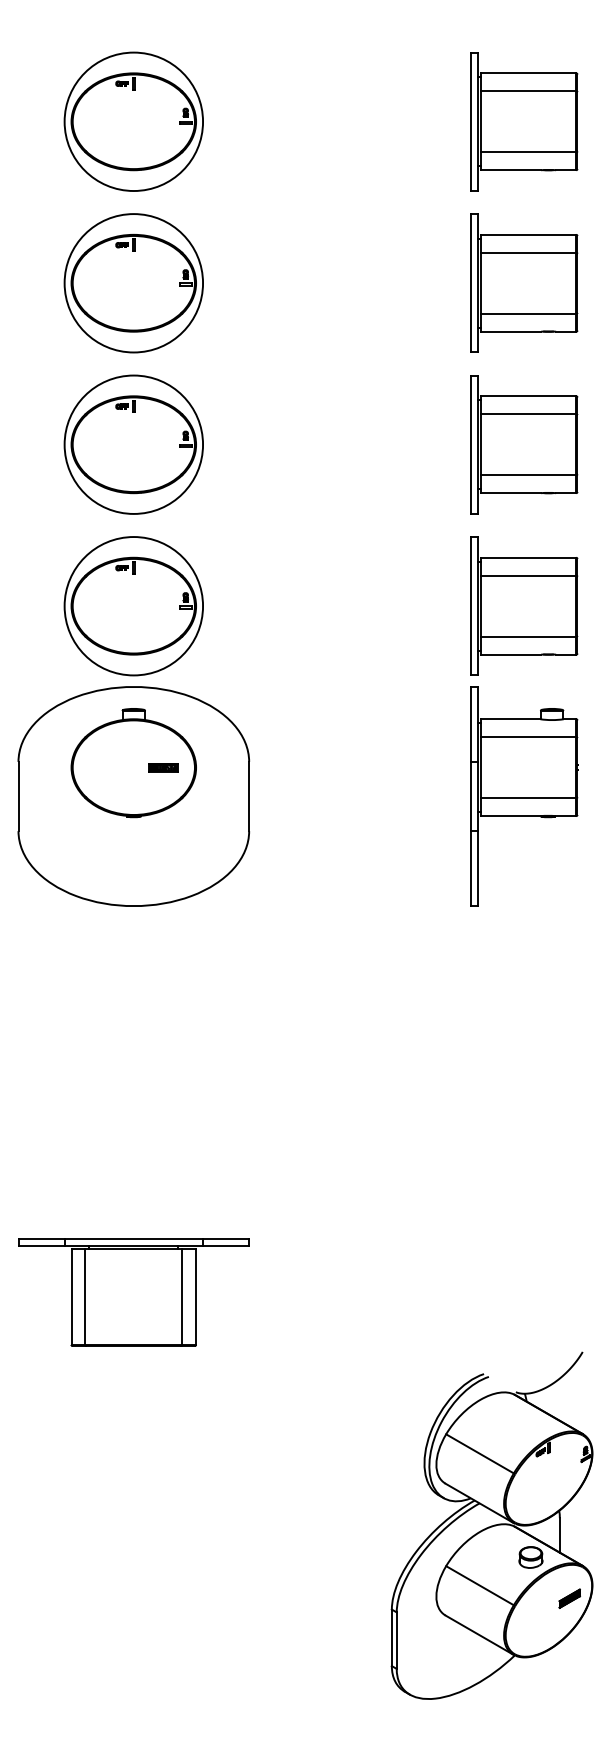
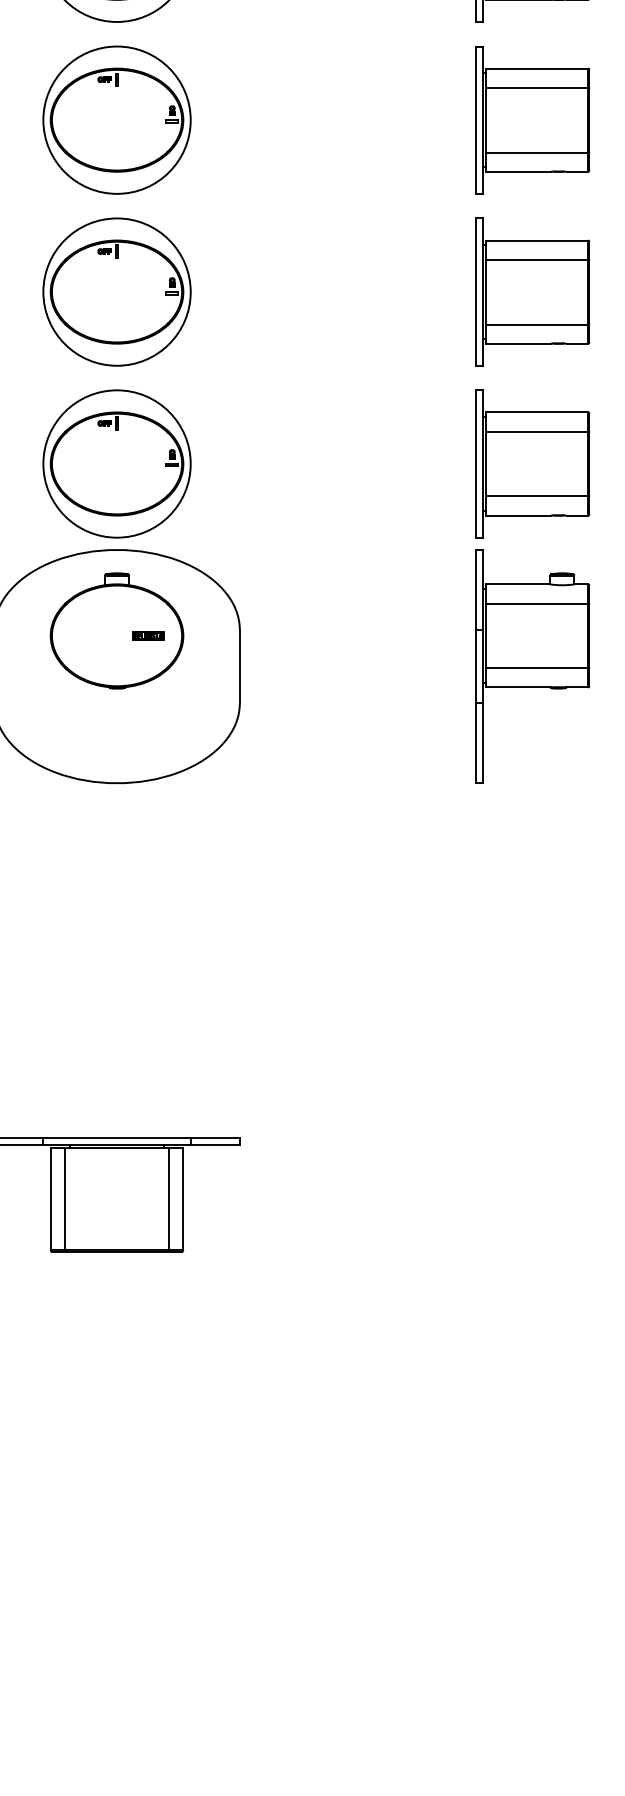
part: (491, 1525) -> (497, 1442), removed

